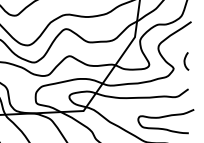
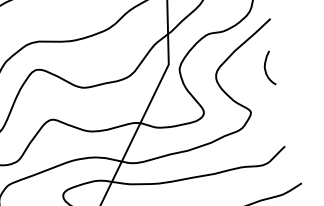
curve: (185, 61) -> (266, 68), moved

